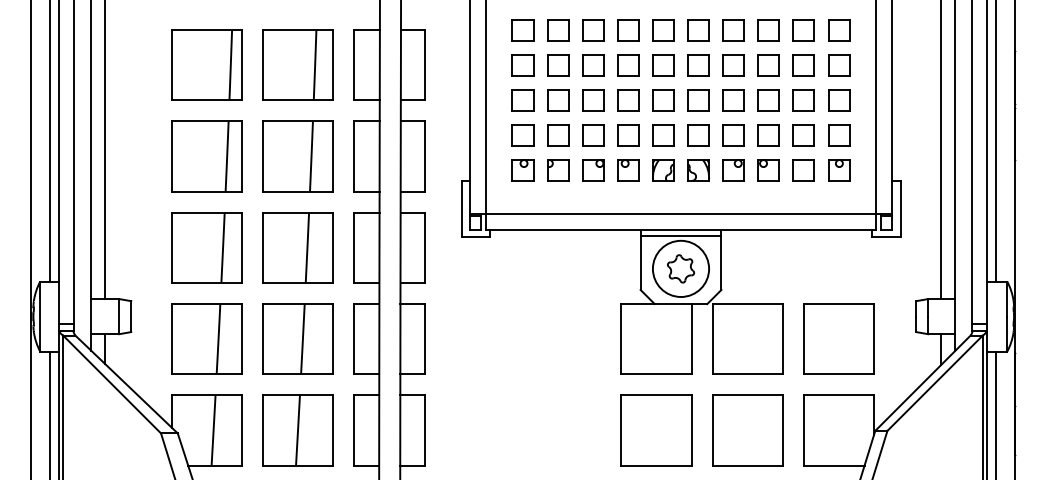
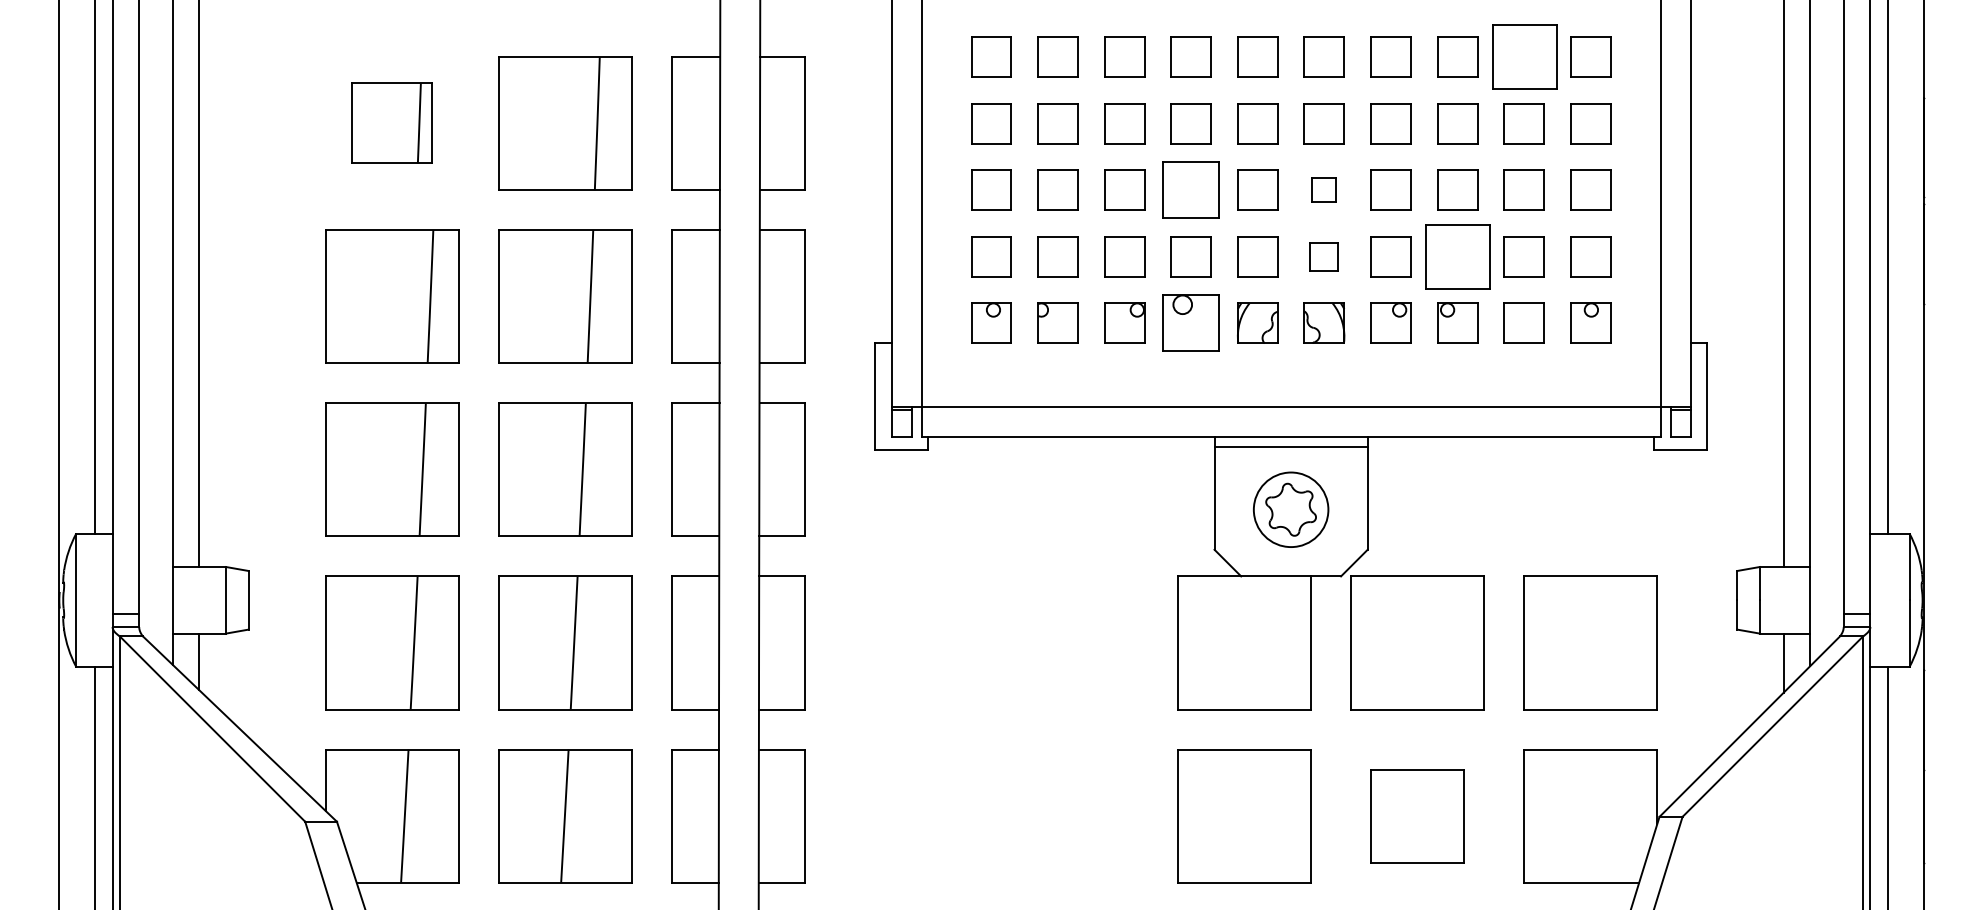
part: (803, 30) -> (1523, 57), size x1.6
part: (206, 64) -> (391, 122), size x0.6
part: (628, 100) -> (1191, 190), size x1.4
part: (698, 100) -> (1324, 190), size x0.6
part: (698, 135) -> (1324, 256), size x0.7
part: (768, 135) -> (1456, 256), size x1.6
part: (628, 170) -> (1191, 323), size x1.4
circle: (680, 268) -> (1290, 509), size x0.7
part: (747, 430) -> (1417, 816), size x0.7

